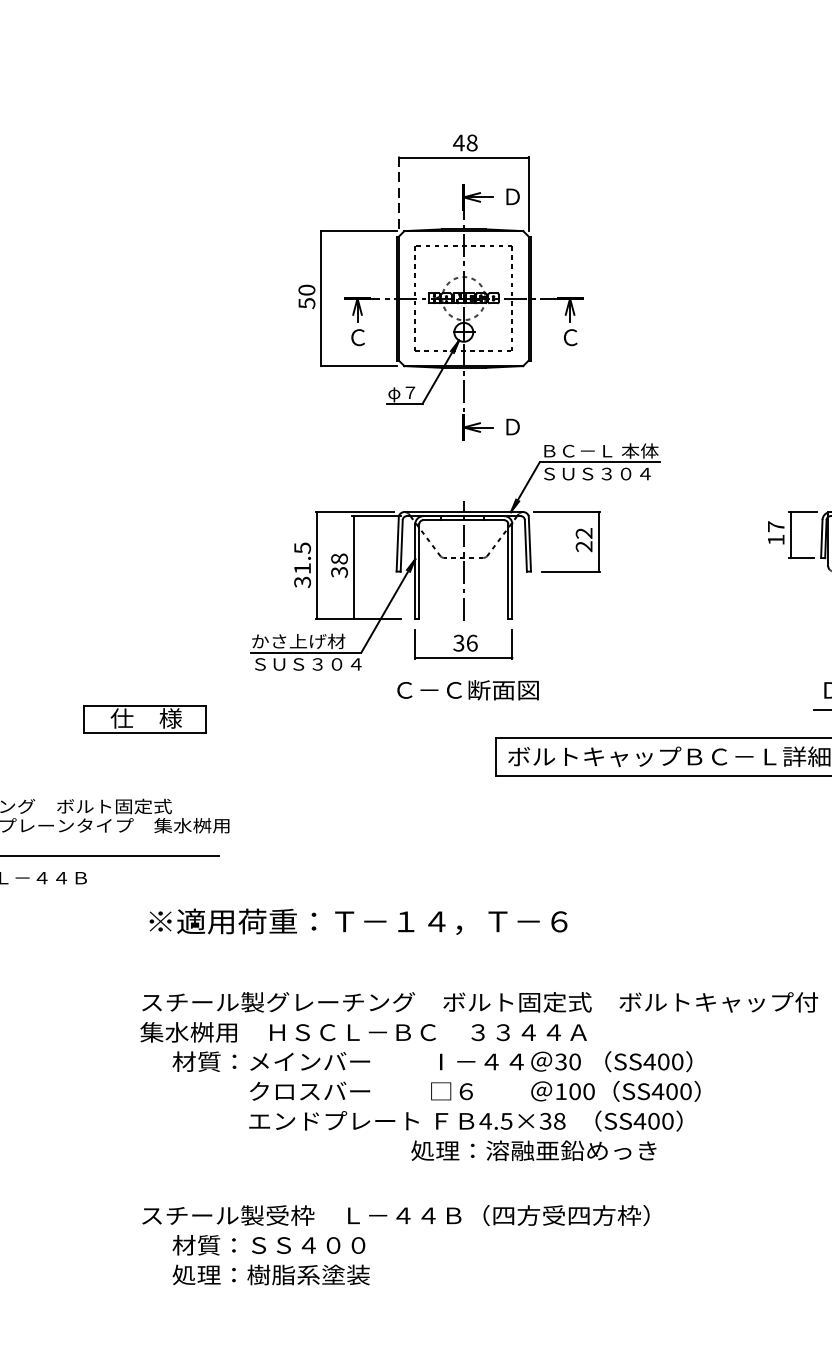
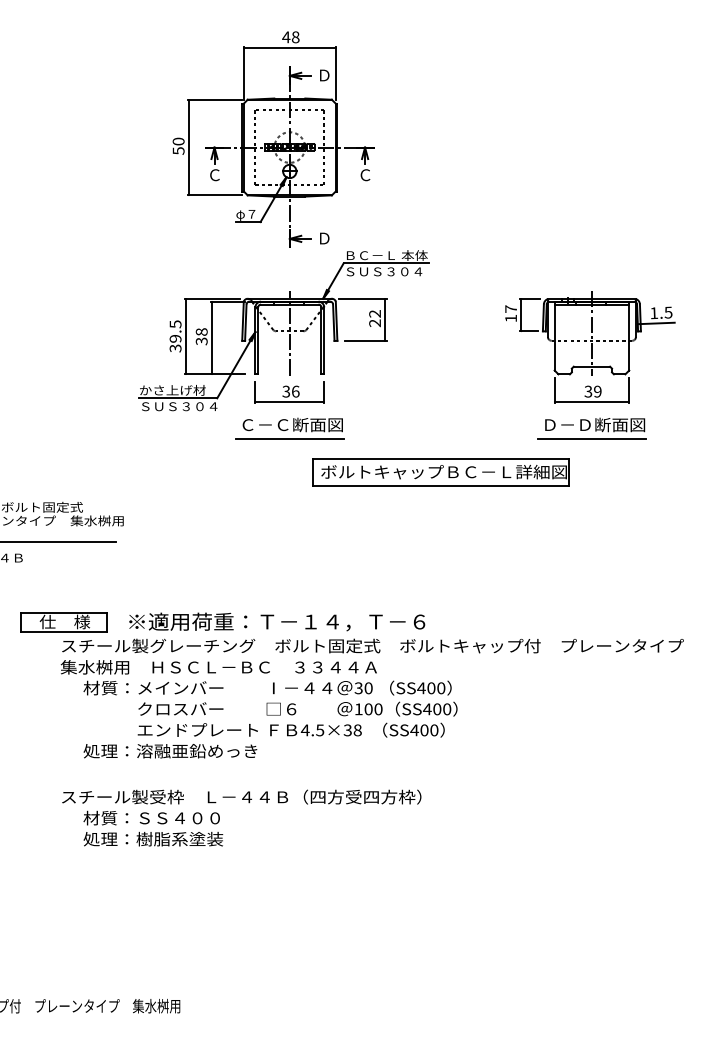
line: (398, 194) -> (243, 73), dashed -> solid
text: (302, 568) -> (175, 338), 31.5 -> 39.5
line: (463, 709) -> (289, 438), added
part: (144, 719) -> (63, 622), moved
text: (358, 921) -> (277, 621), moved
text: (533, 1151) -> (170, 751), moved

